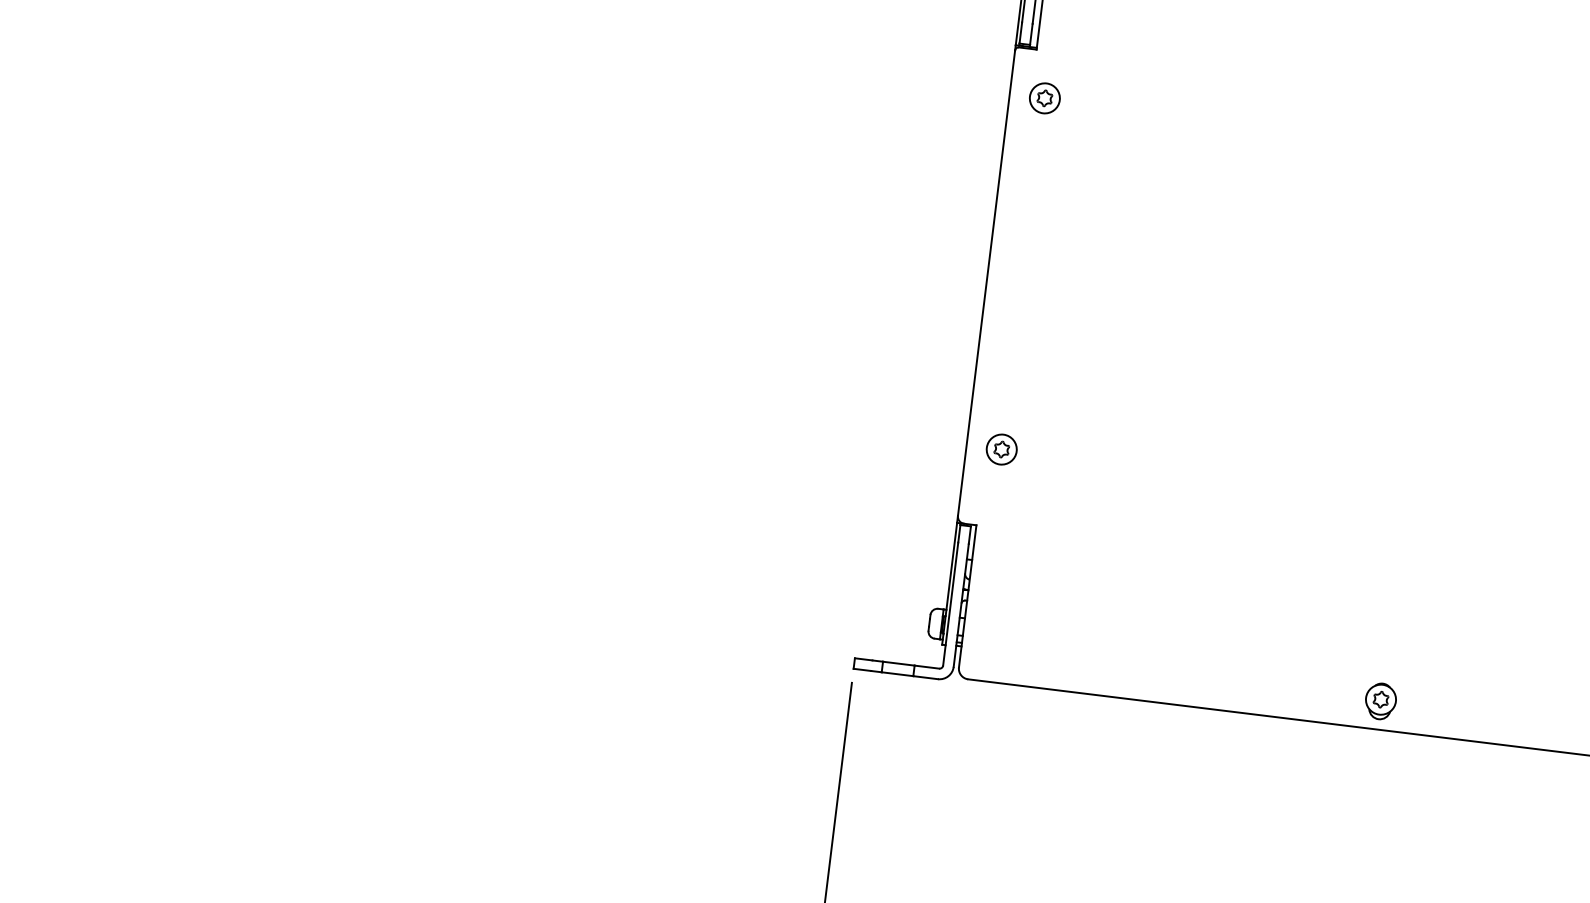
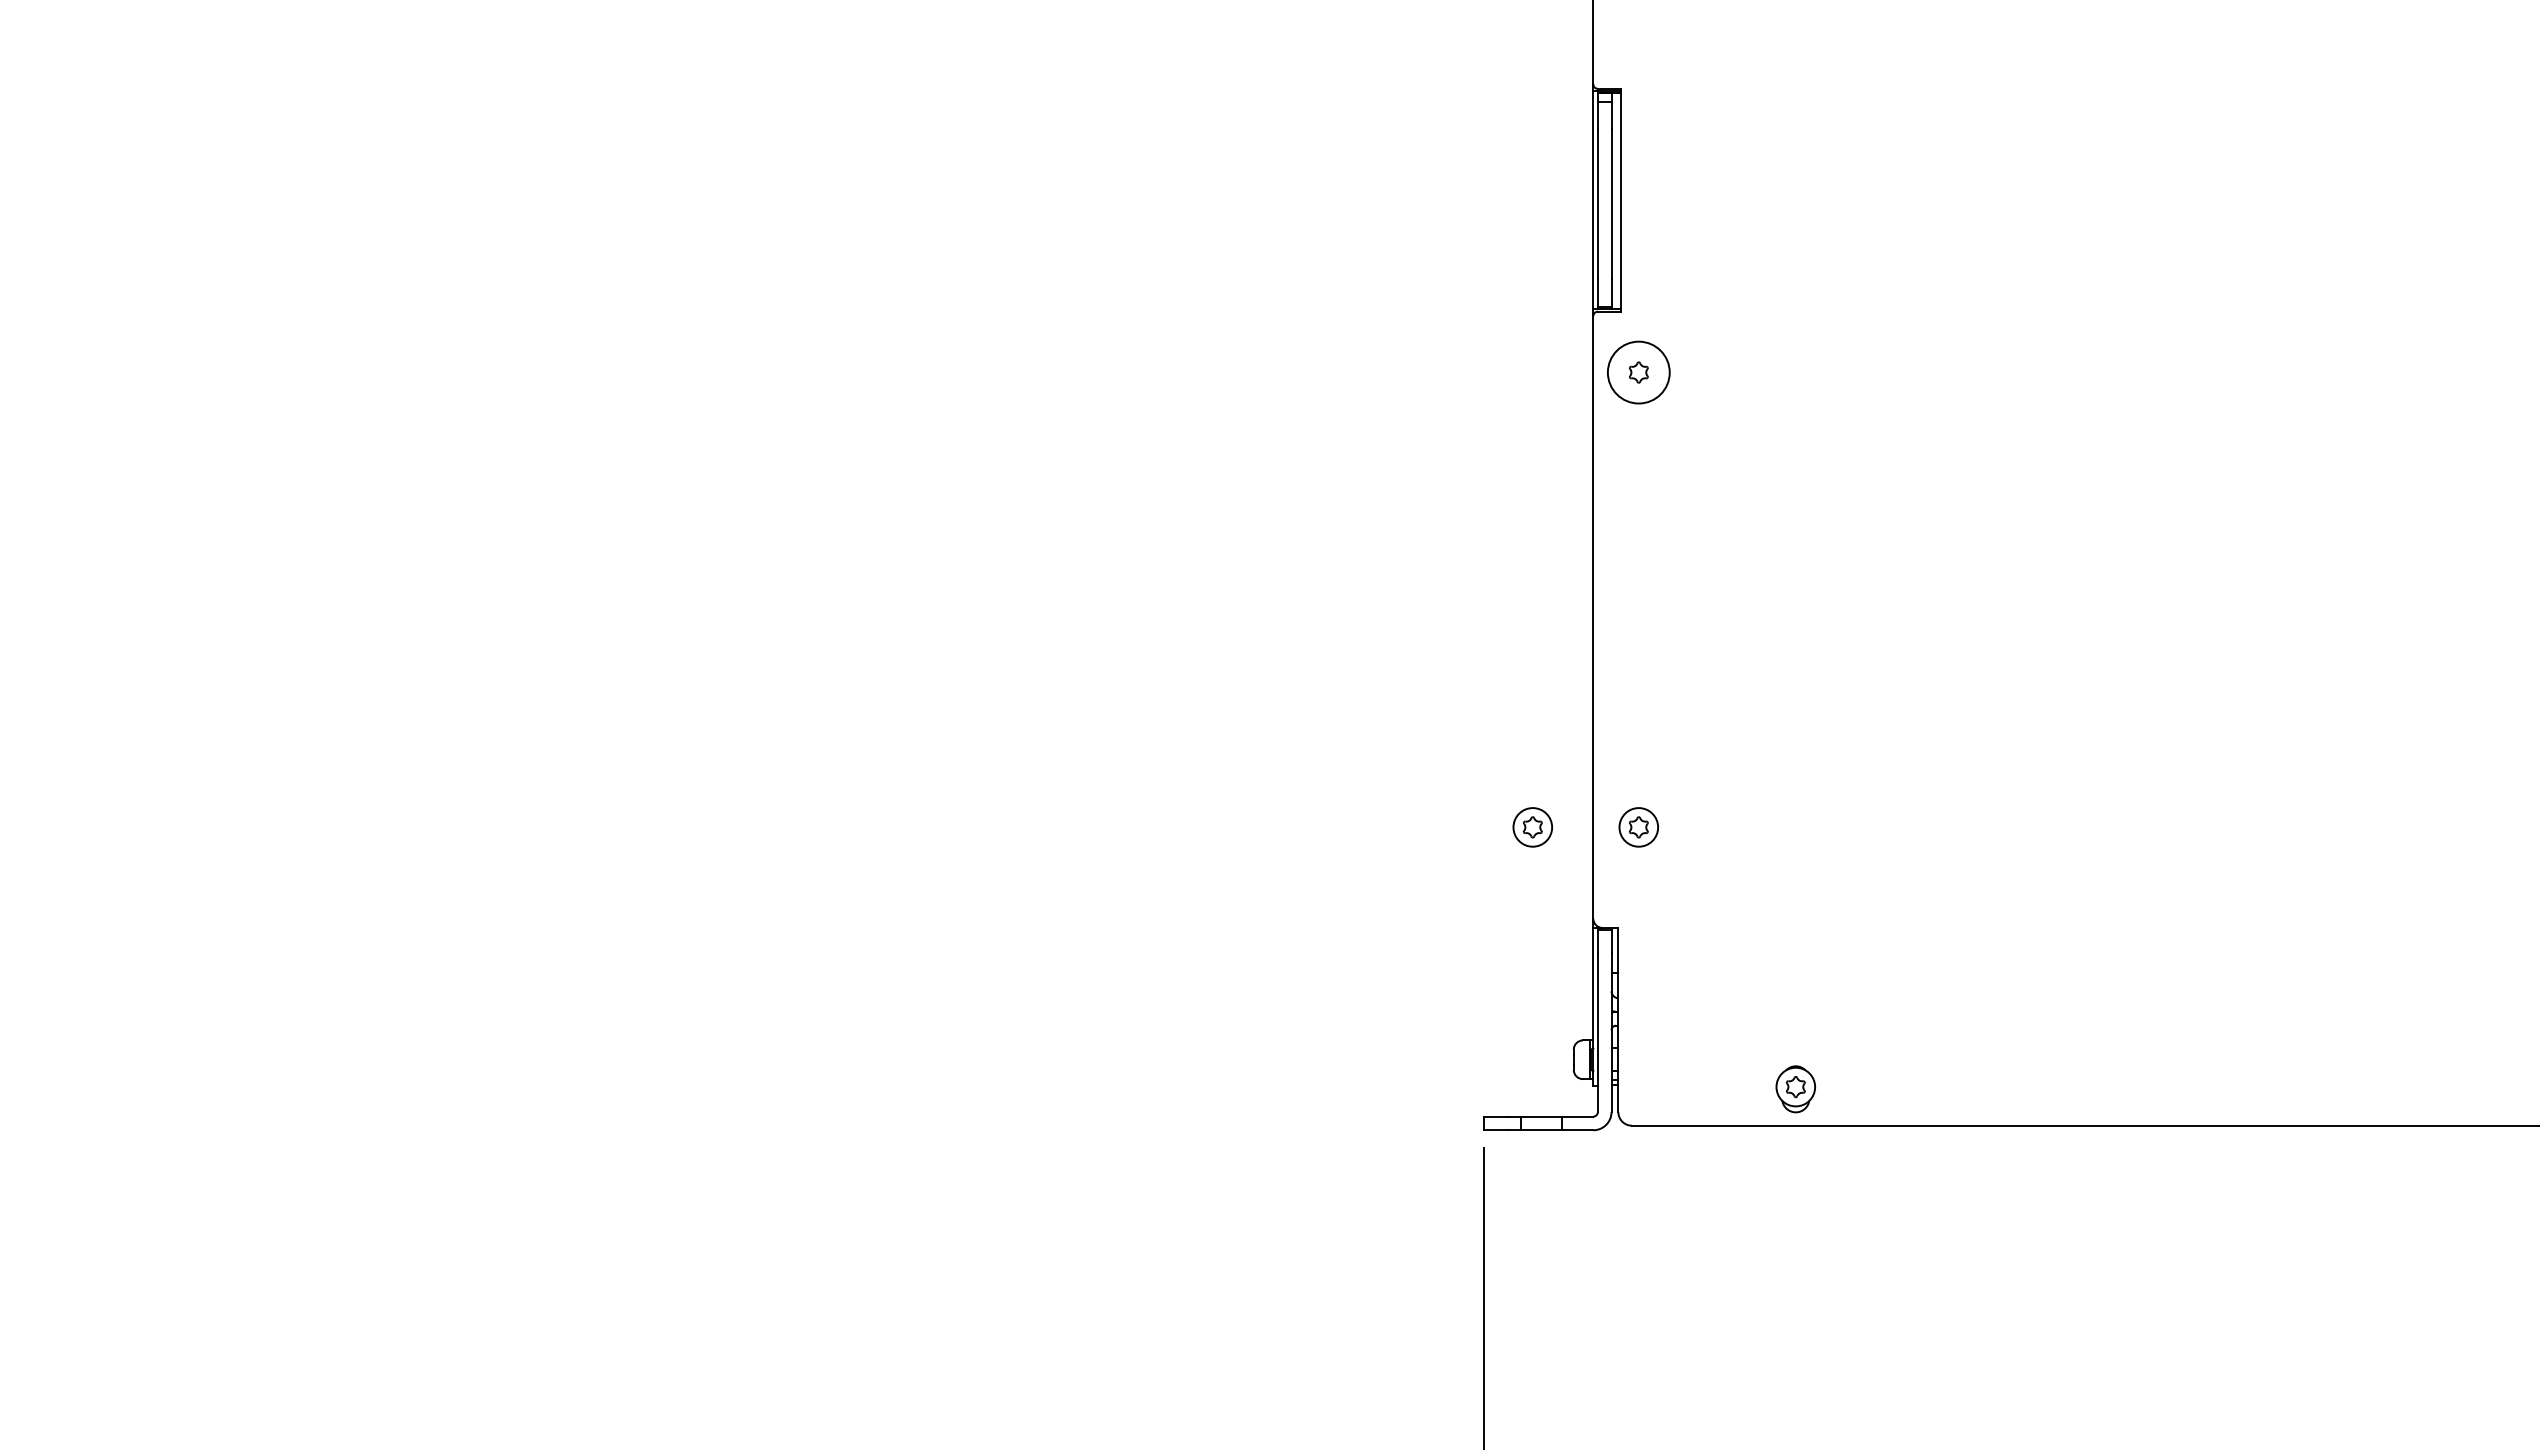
circle: (1044, 98) -> (1638, 372), size x1.6
part: (919, 439) -> (1532, 827), added
part: (1380, 701) -> (1795, 1089), moved

